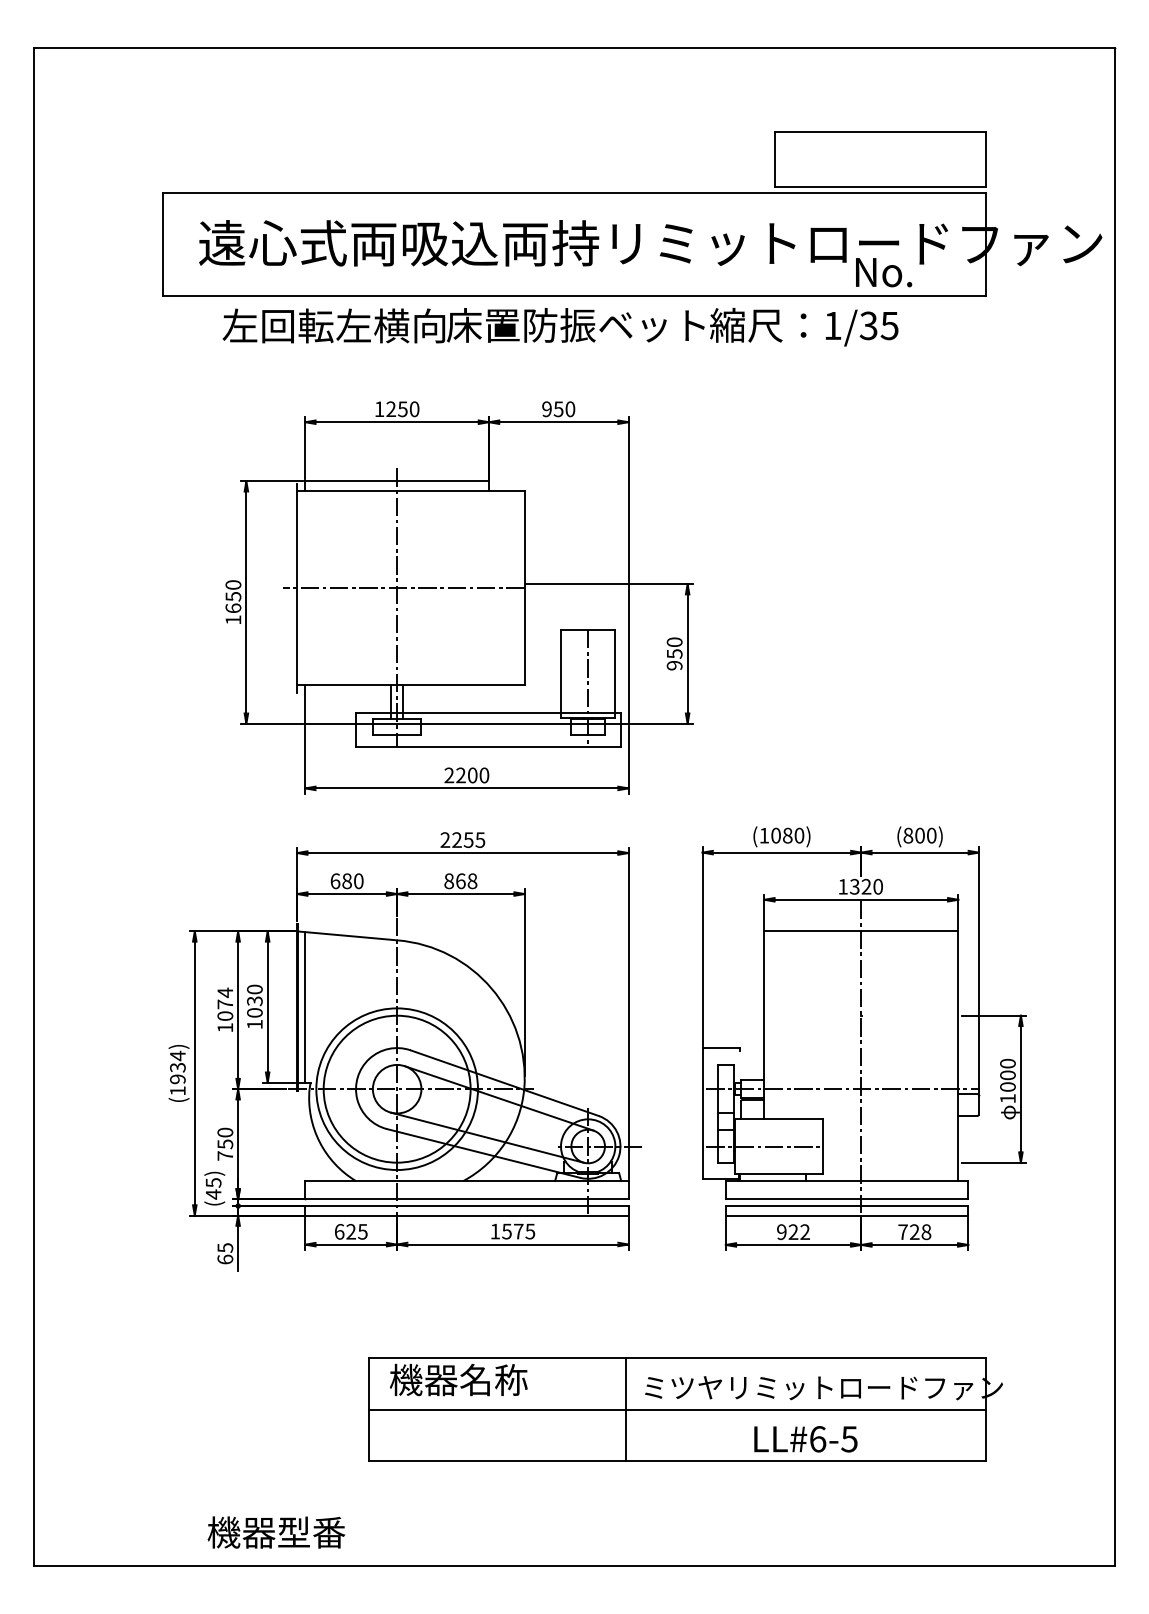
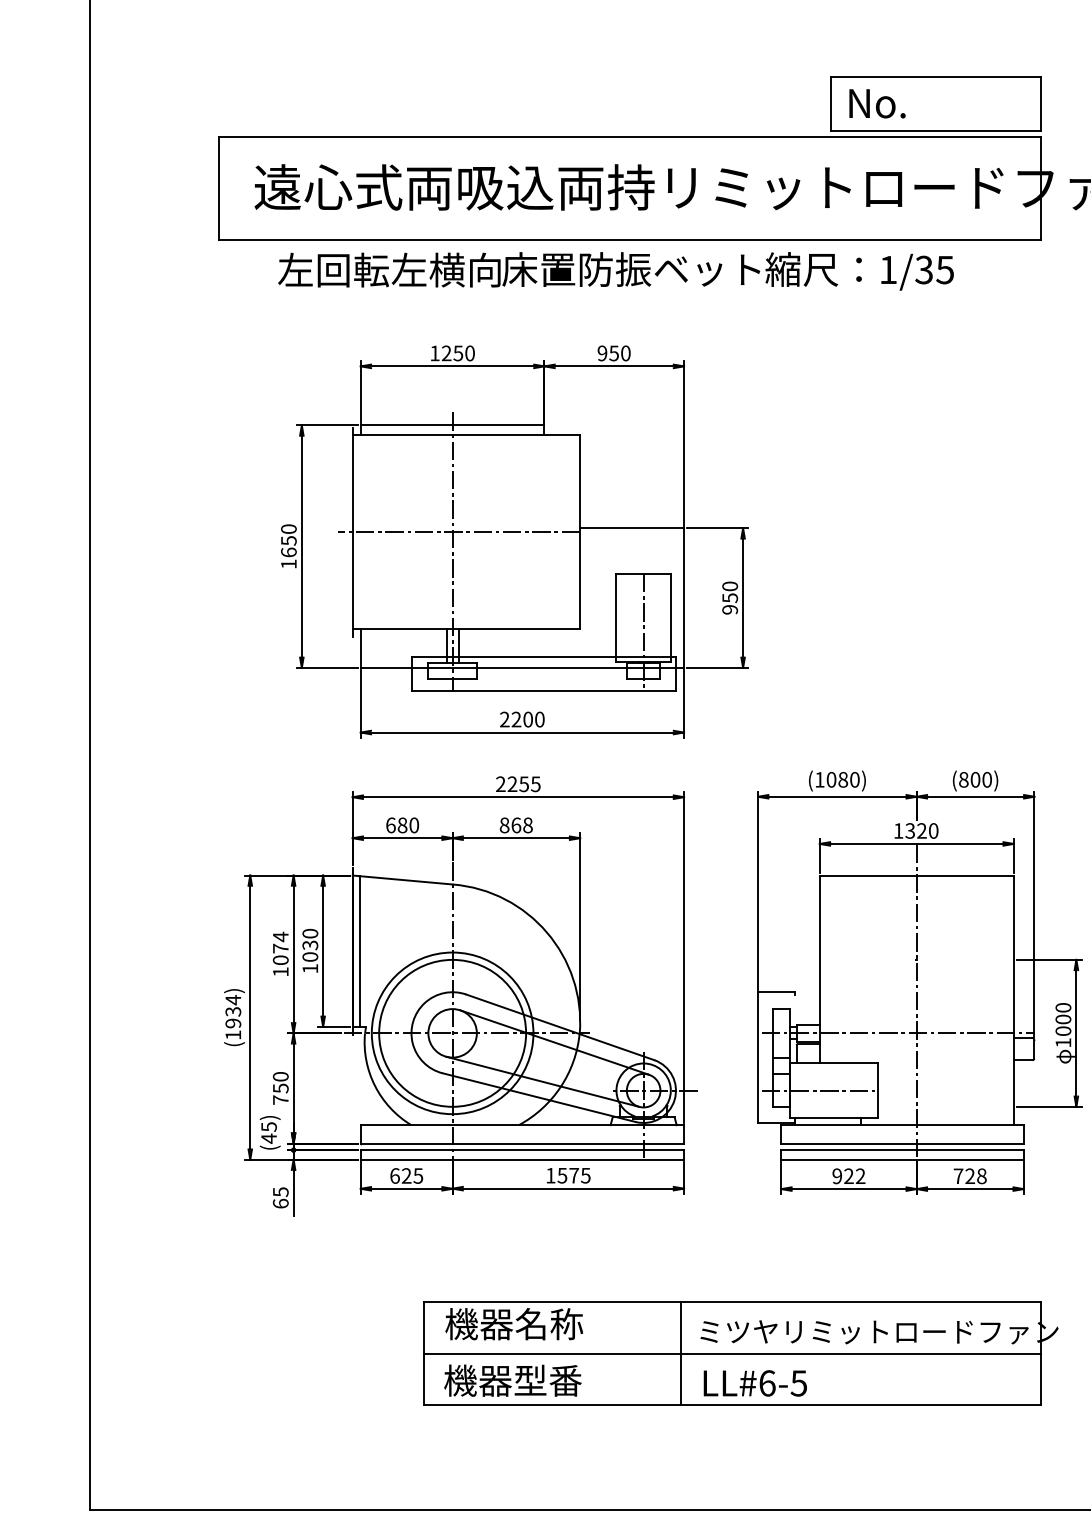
text: (884, 272) -> (877, 103), moved
text: (805, 1439) -> (754, 1383), moved
text: (276, 1532) -> (512, 1380), moved

